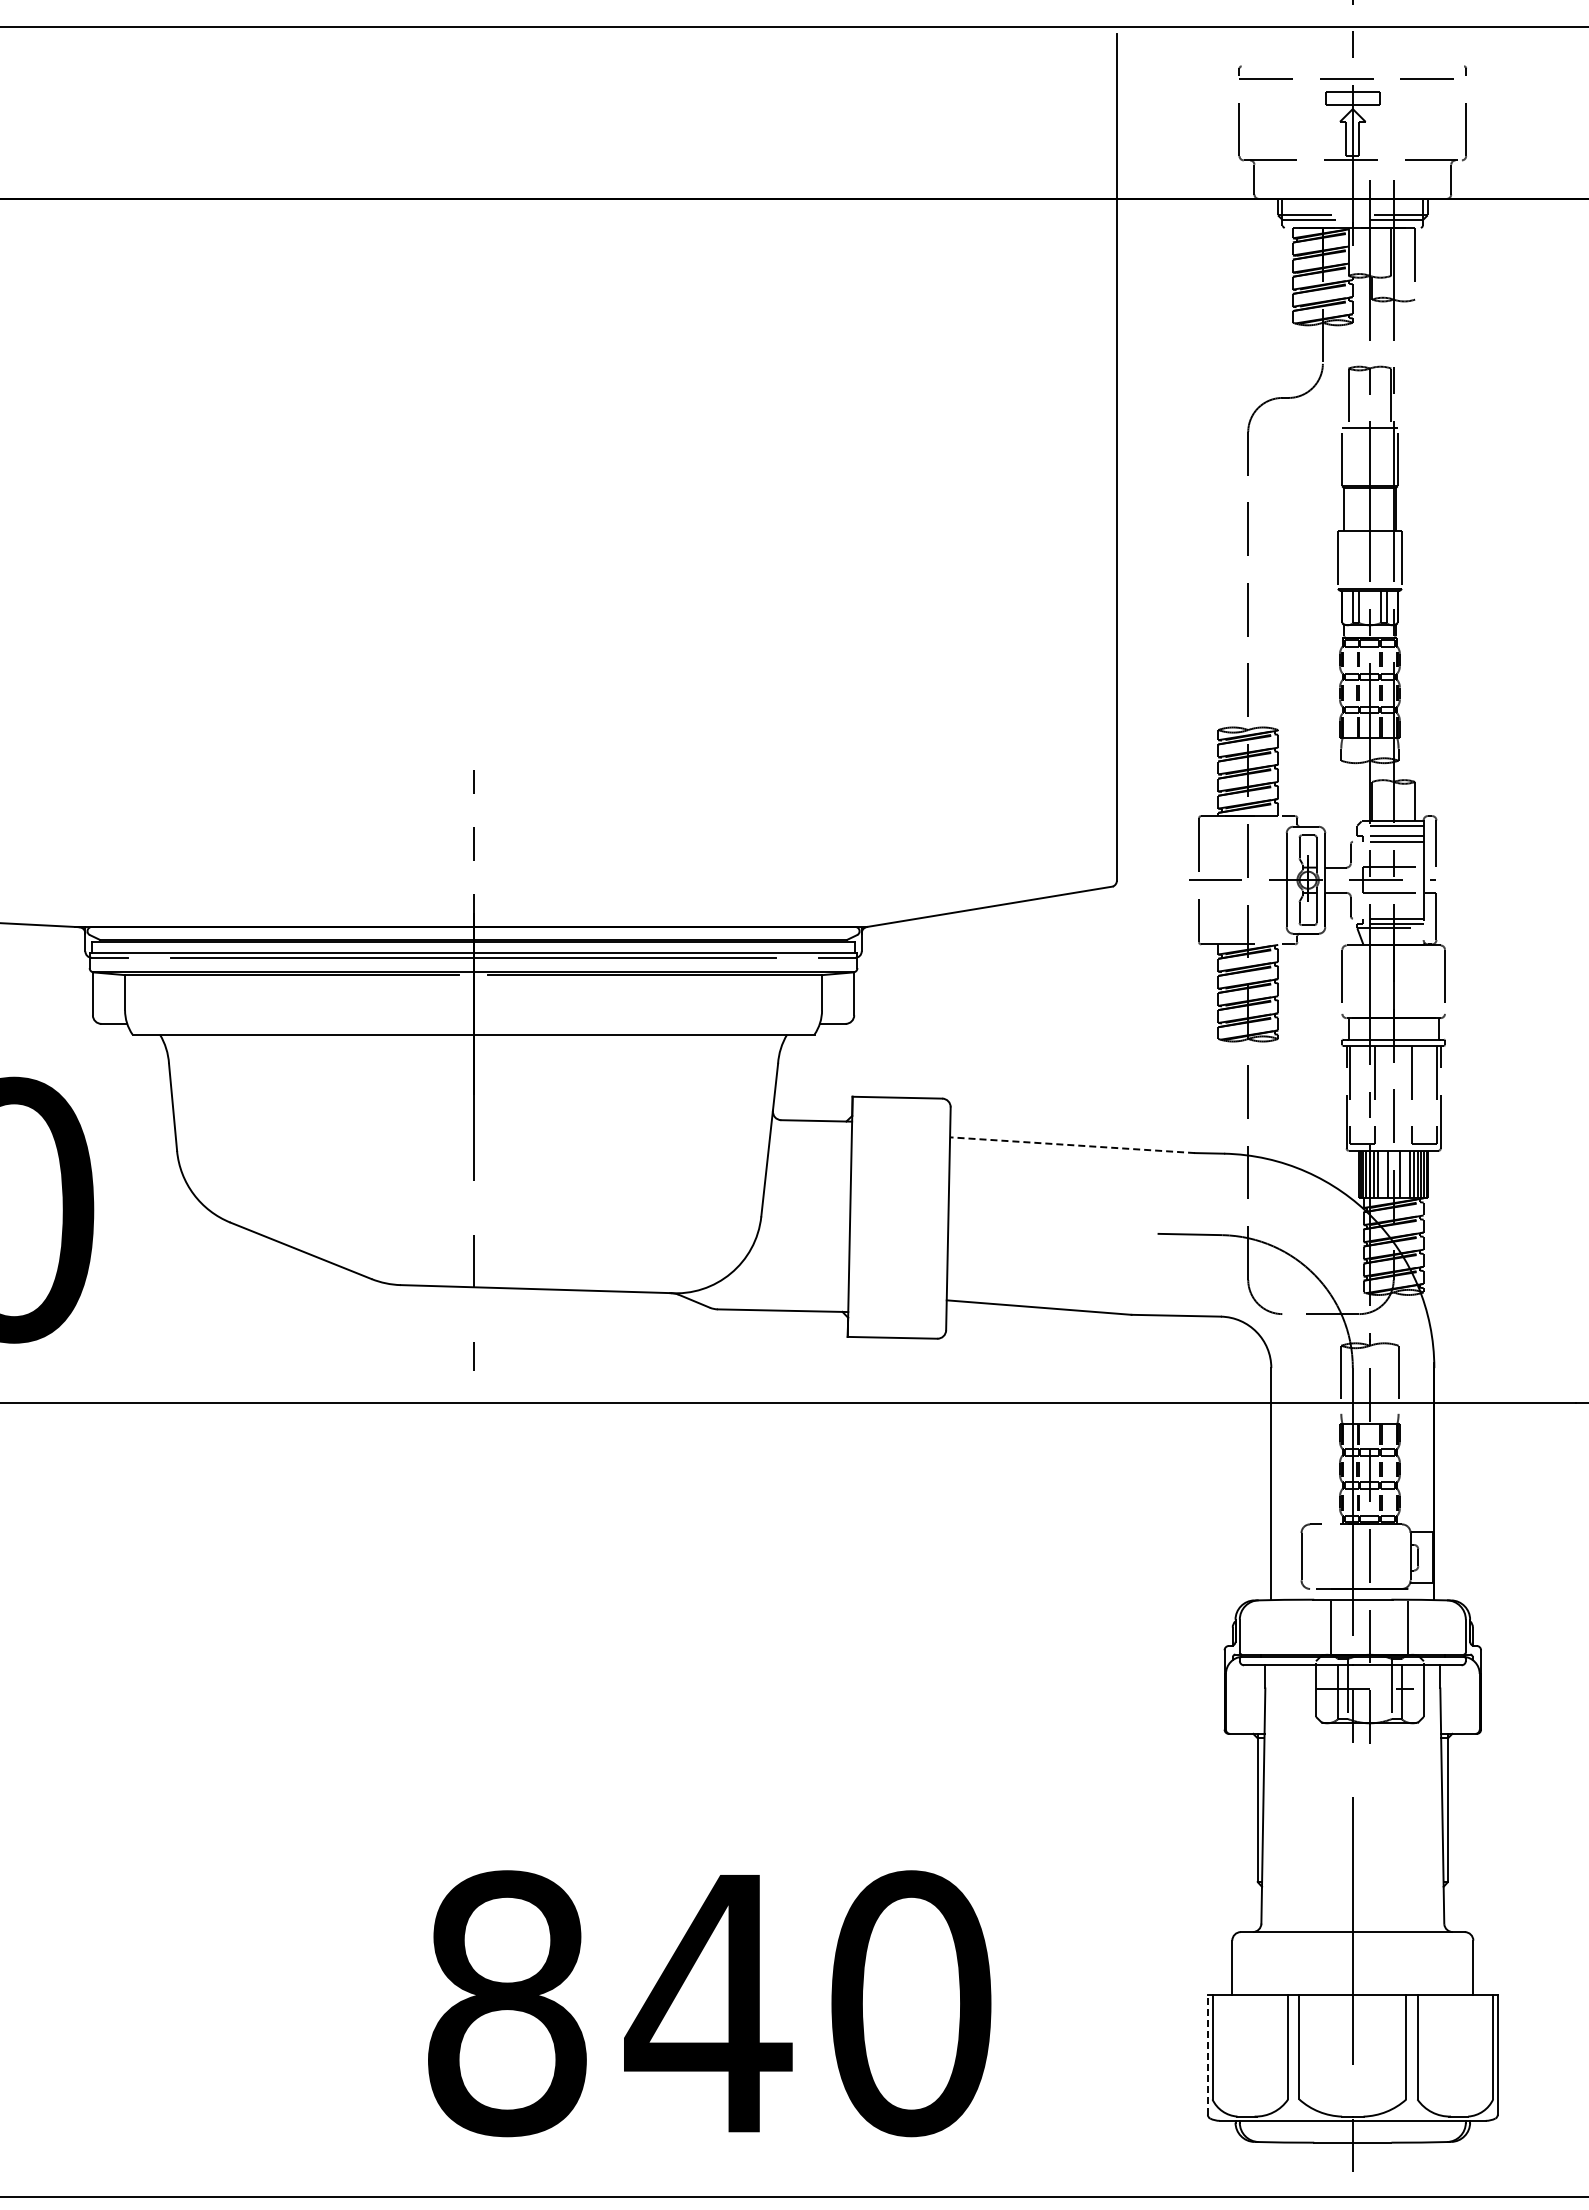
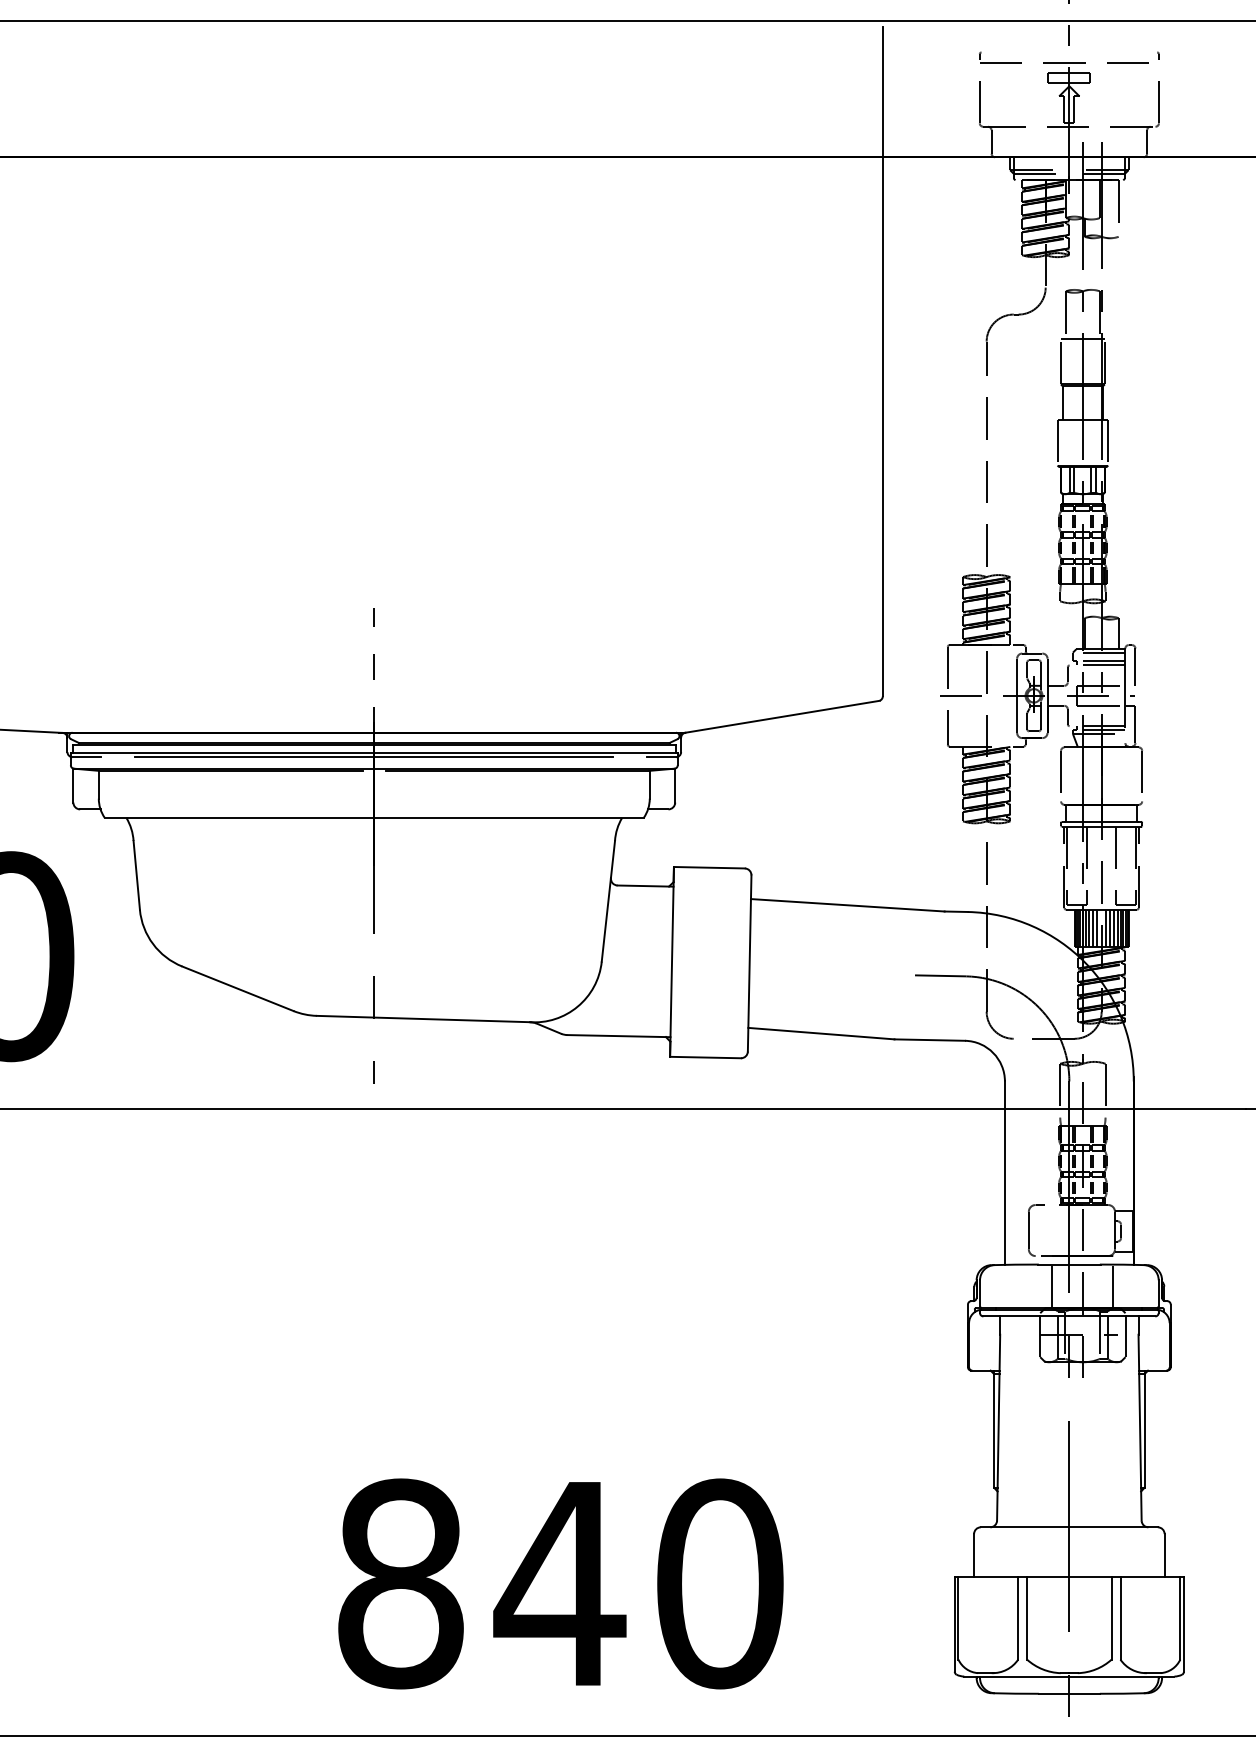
line: (1072, 1145) -> (847, 905), dashed -> solid
line: (1382, 1173) -> (1092, 927), added
line: (1404, 1173) -> (1110, 927), added
line: (1207, 2054) -> (954, 1624), dashed -> solid

